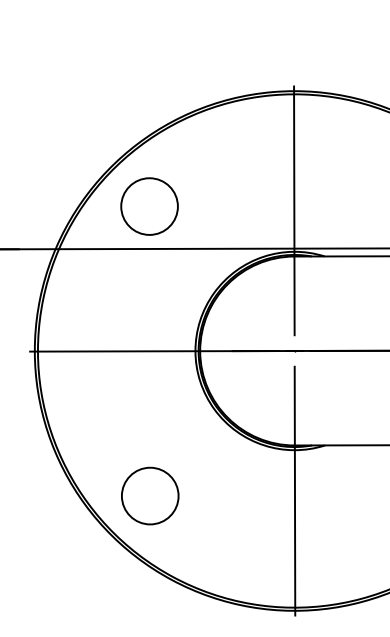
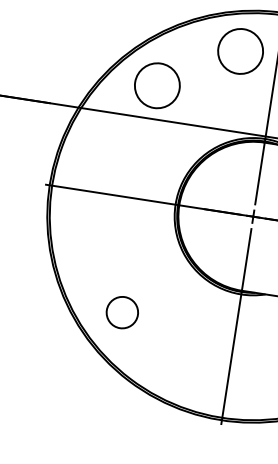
circle: (246, 147) -> (240, 51), added
circle: (149, 495) -> (121, 312), size x0.7

